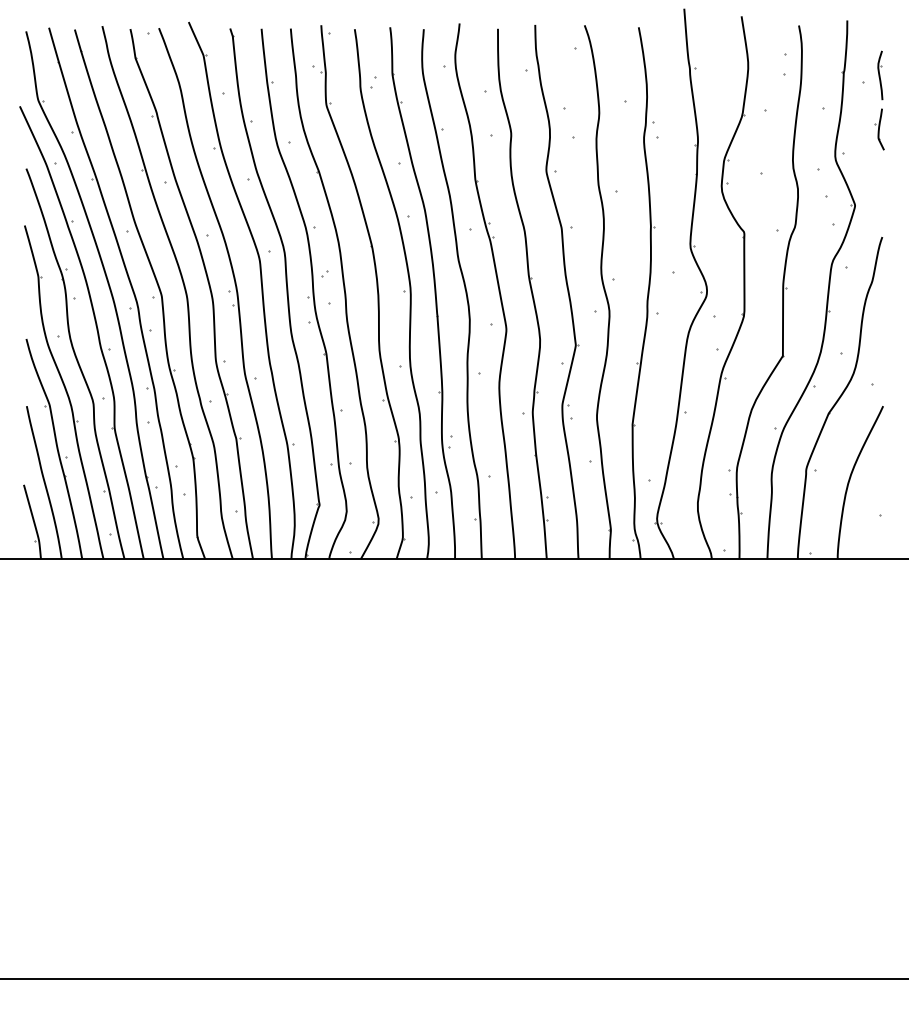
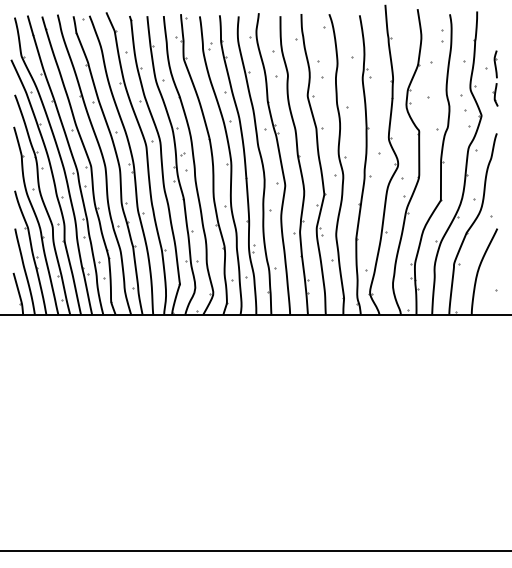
part: (872, 100) -> (491, 78), moved

